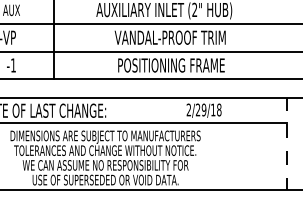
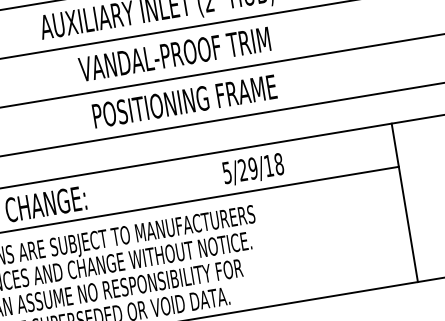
text: (188, 109) -> (226, 172), 2/29/18 -> 5/29/18
line: (287, 144) -> (405, 203), dashed -> solid

